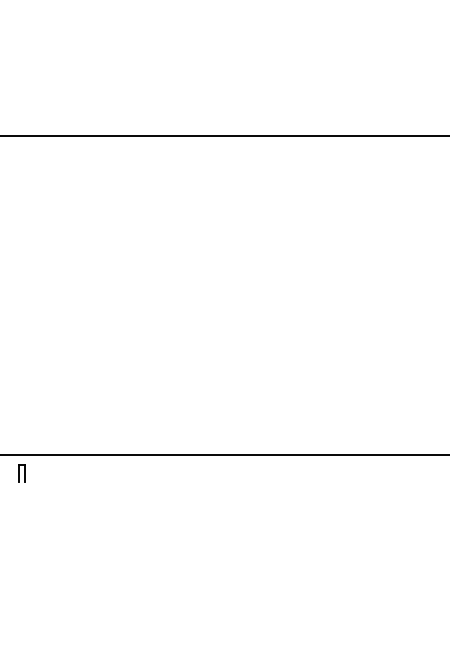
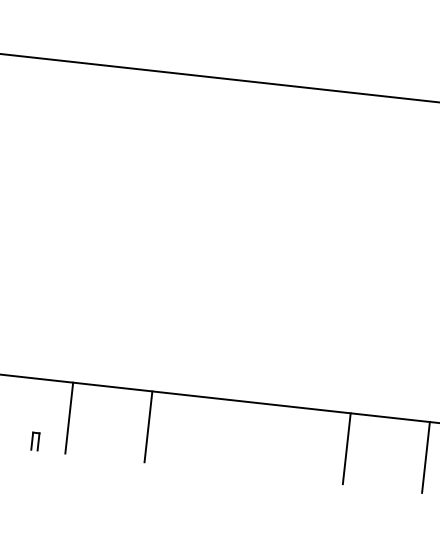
part: (21, 473) -> (35, 441), moved
line: (52, 490) -> (68, 417), added
line: (132, 490) -> (148, 426), added
line: (332, 490) -> (347, 448), added
line: (411, 490) -> (425, 457), added

